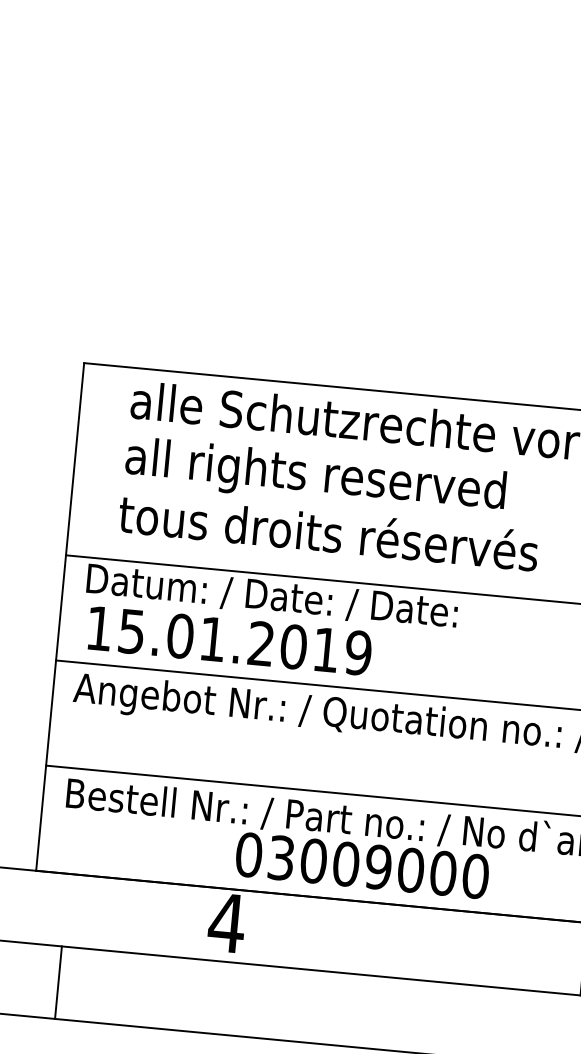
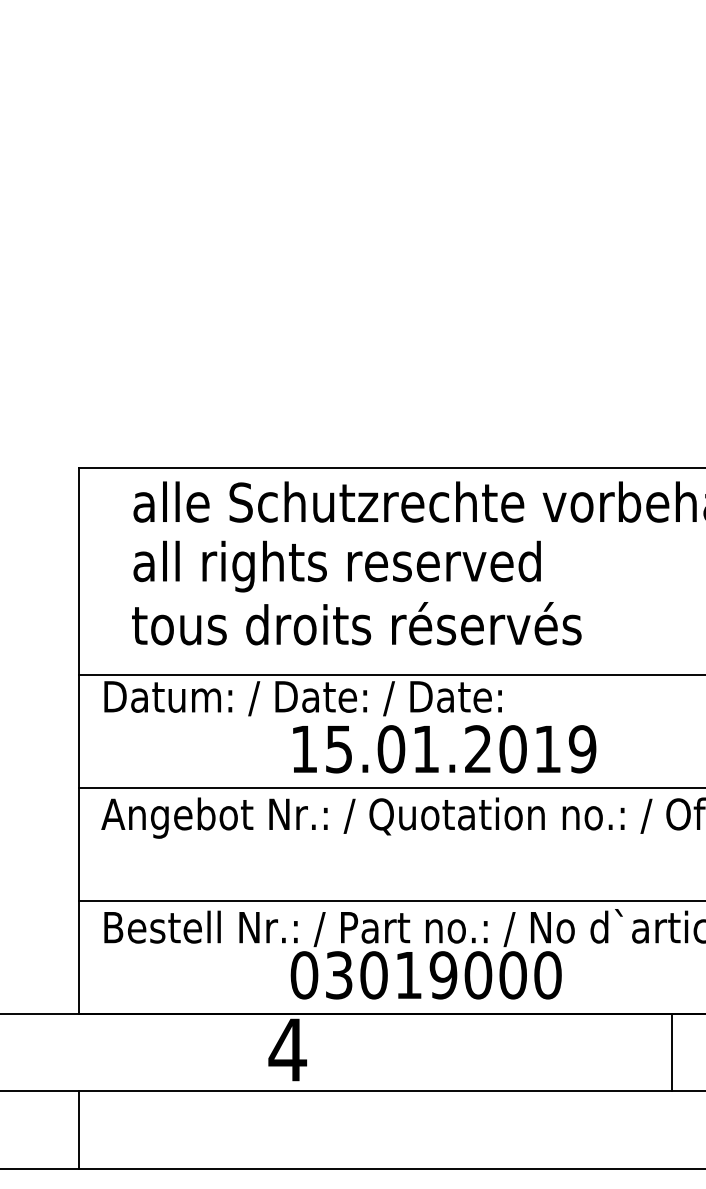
text: (229, 641) -> (444, 749), moved
text: (345, 864) -> (408, 975), 03009000 -> 03019000
line: (58, 982) -> (79, 1130), moved

